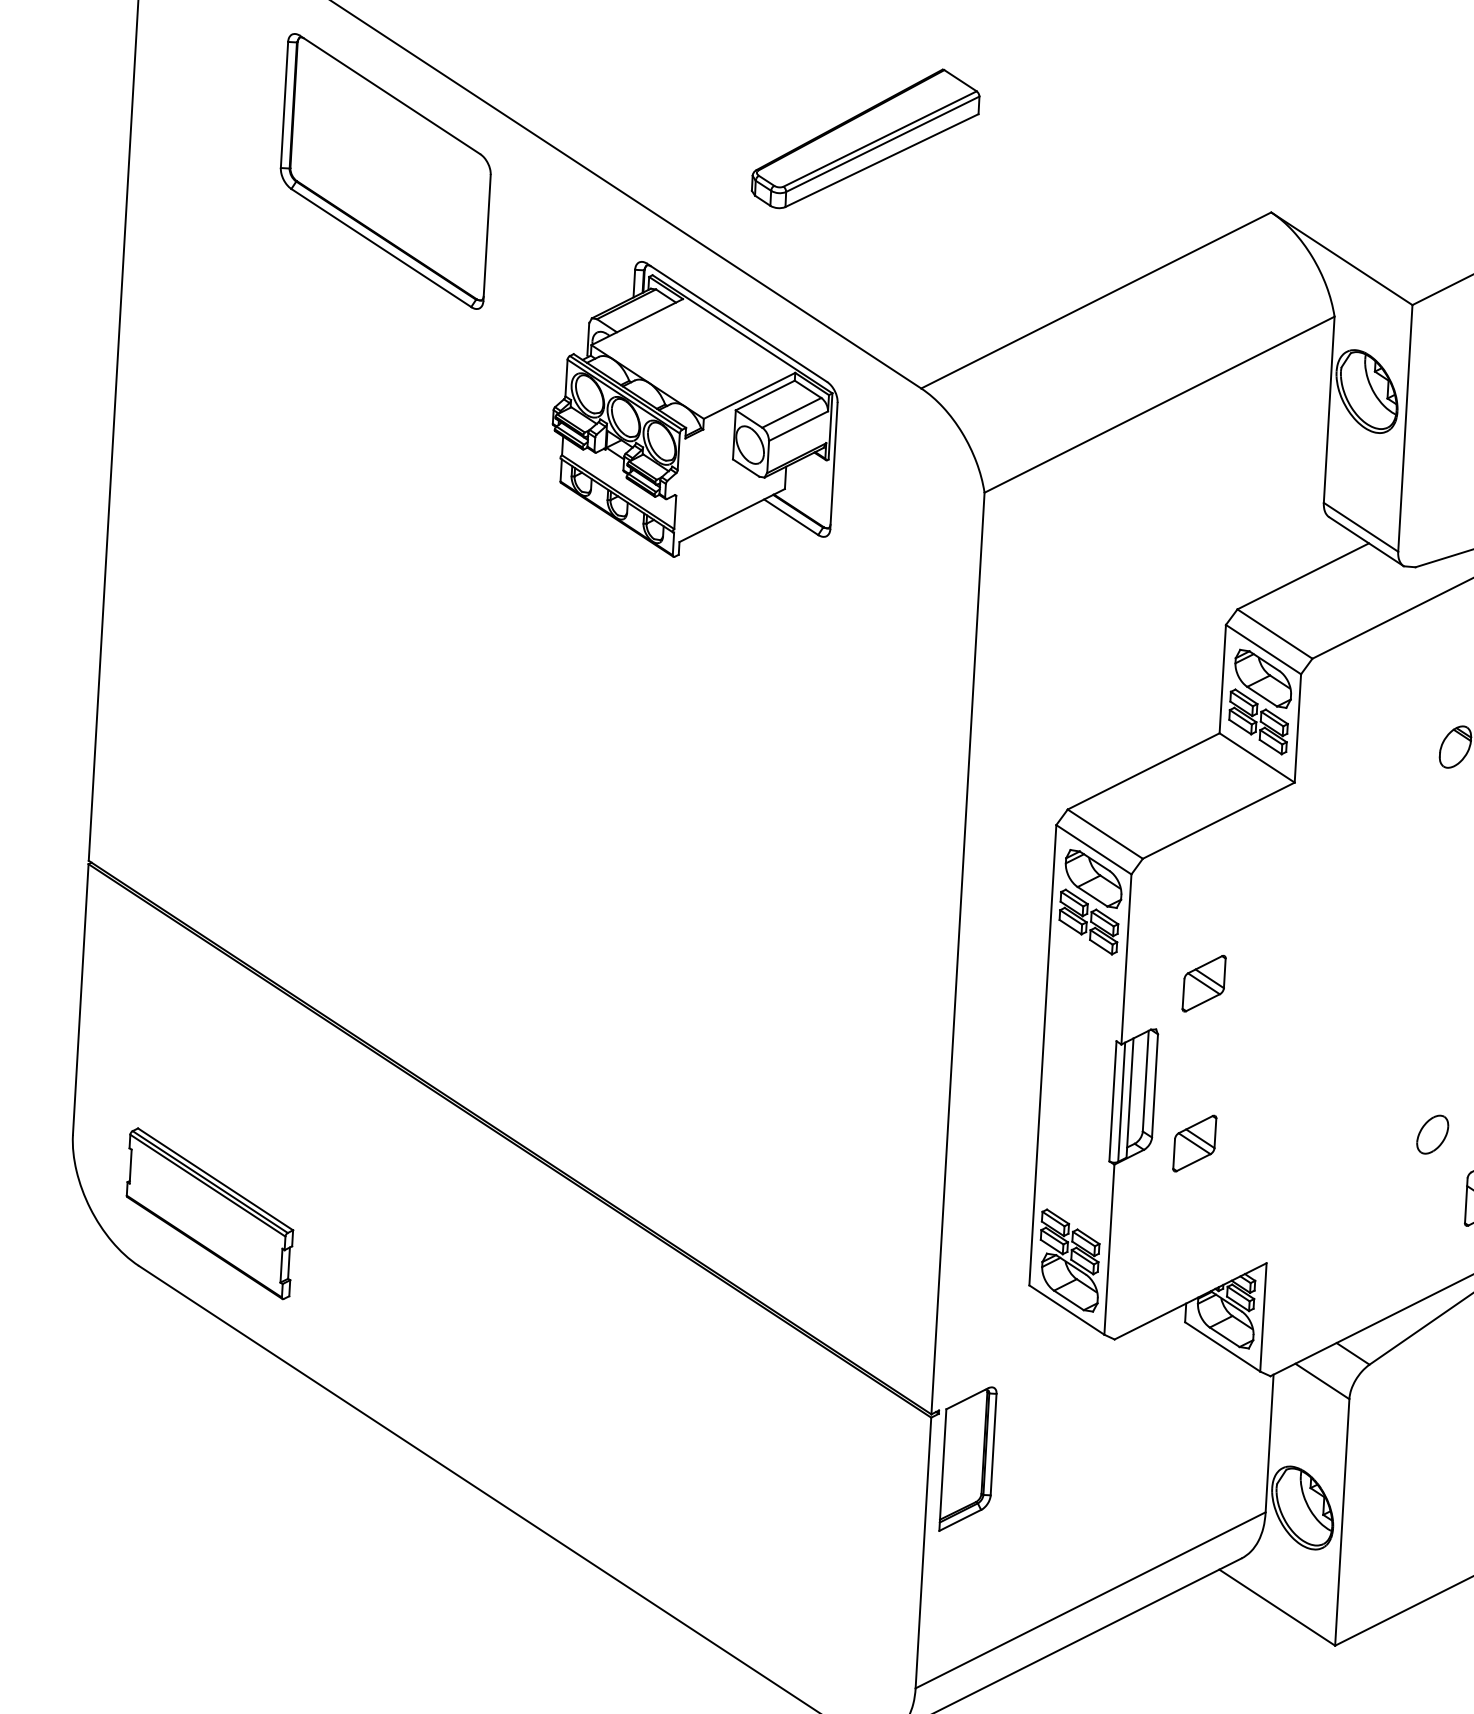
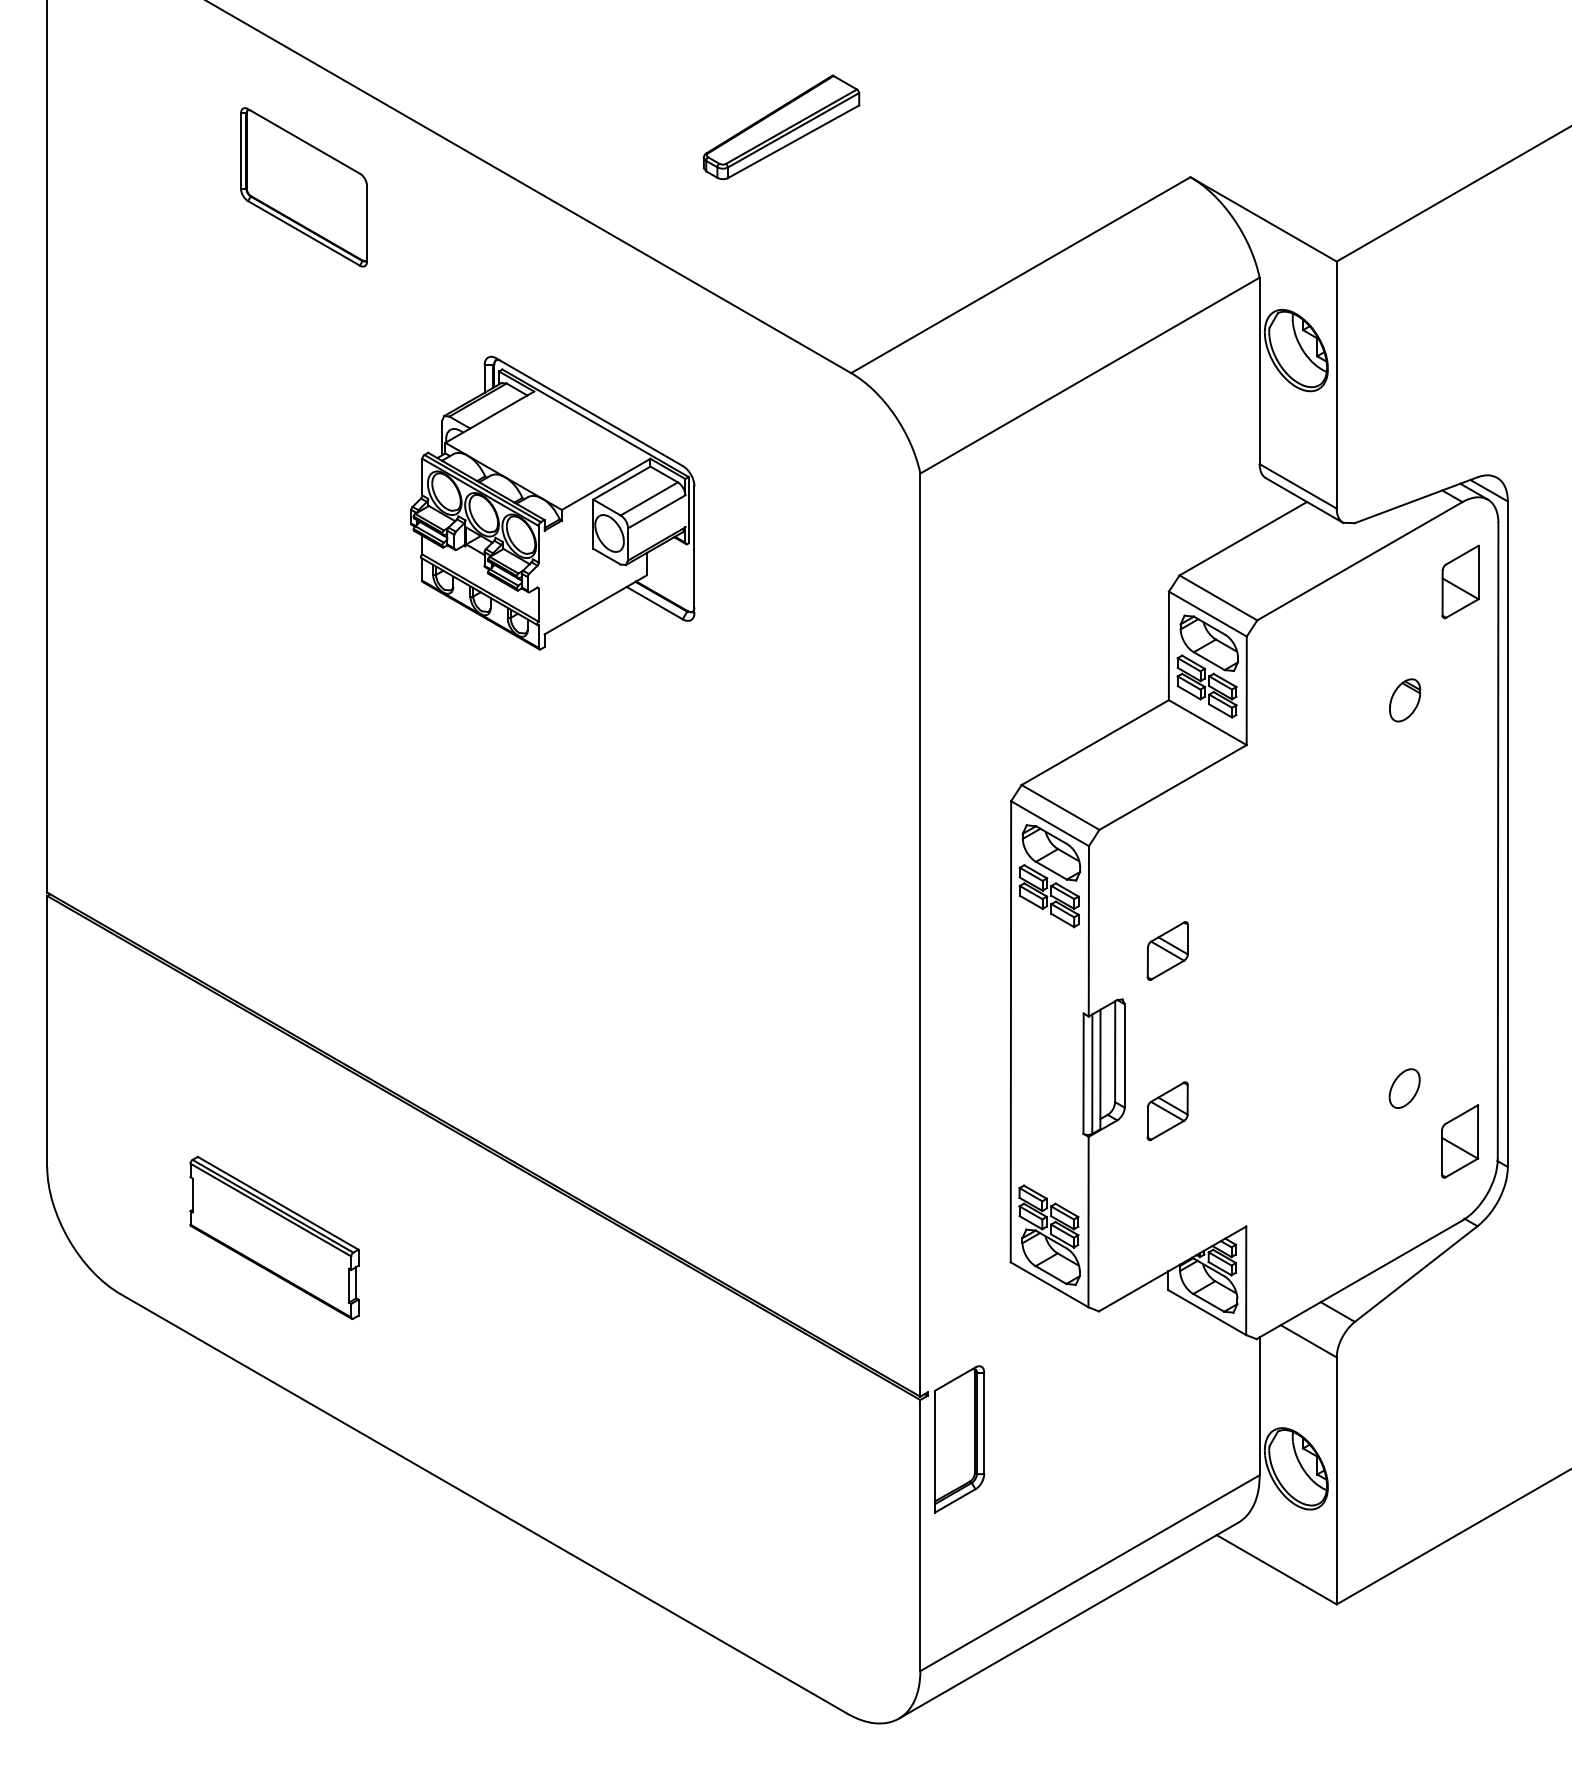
part: (865, 139) -> (781, 127), size x0.7
part: (385, 171) -> (303, 187), size x0.6
part: (694, 410) -> (552, 502), moved
part: (209, 1213) -> (274, 1237), moved

